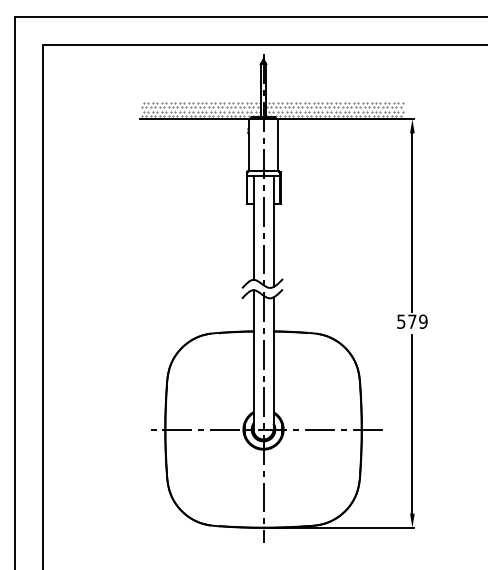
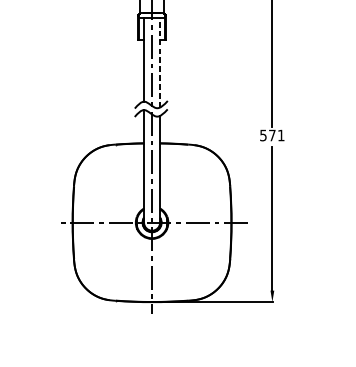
line: (273, 231) -> (160, 62), solid -> dashed
text: (423, 321) -> (281, 135), 579 -> 571

